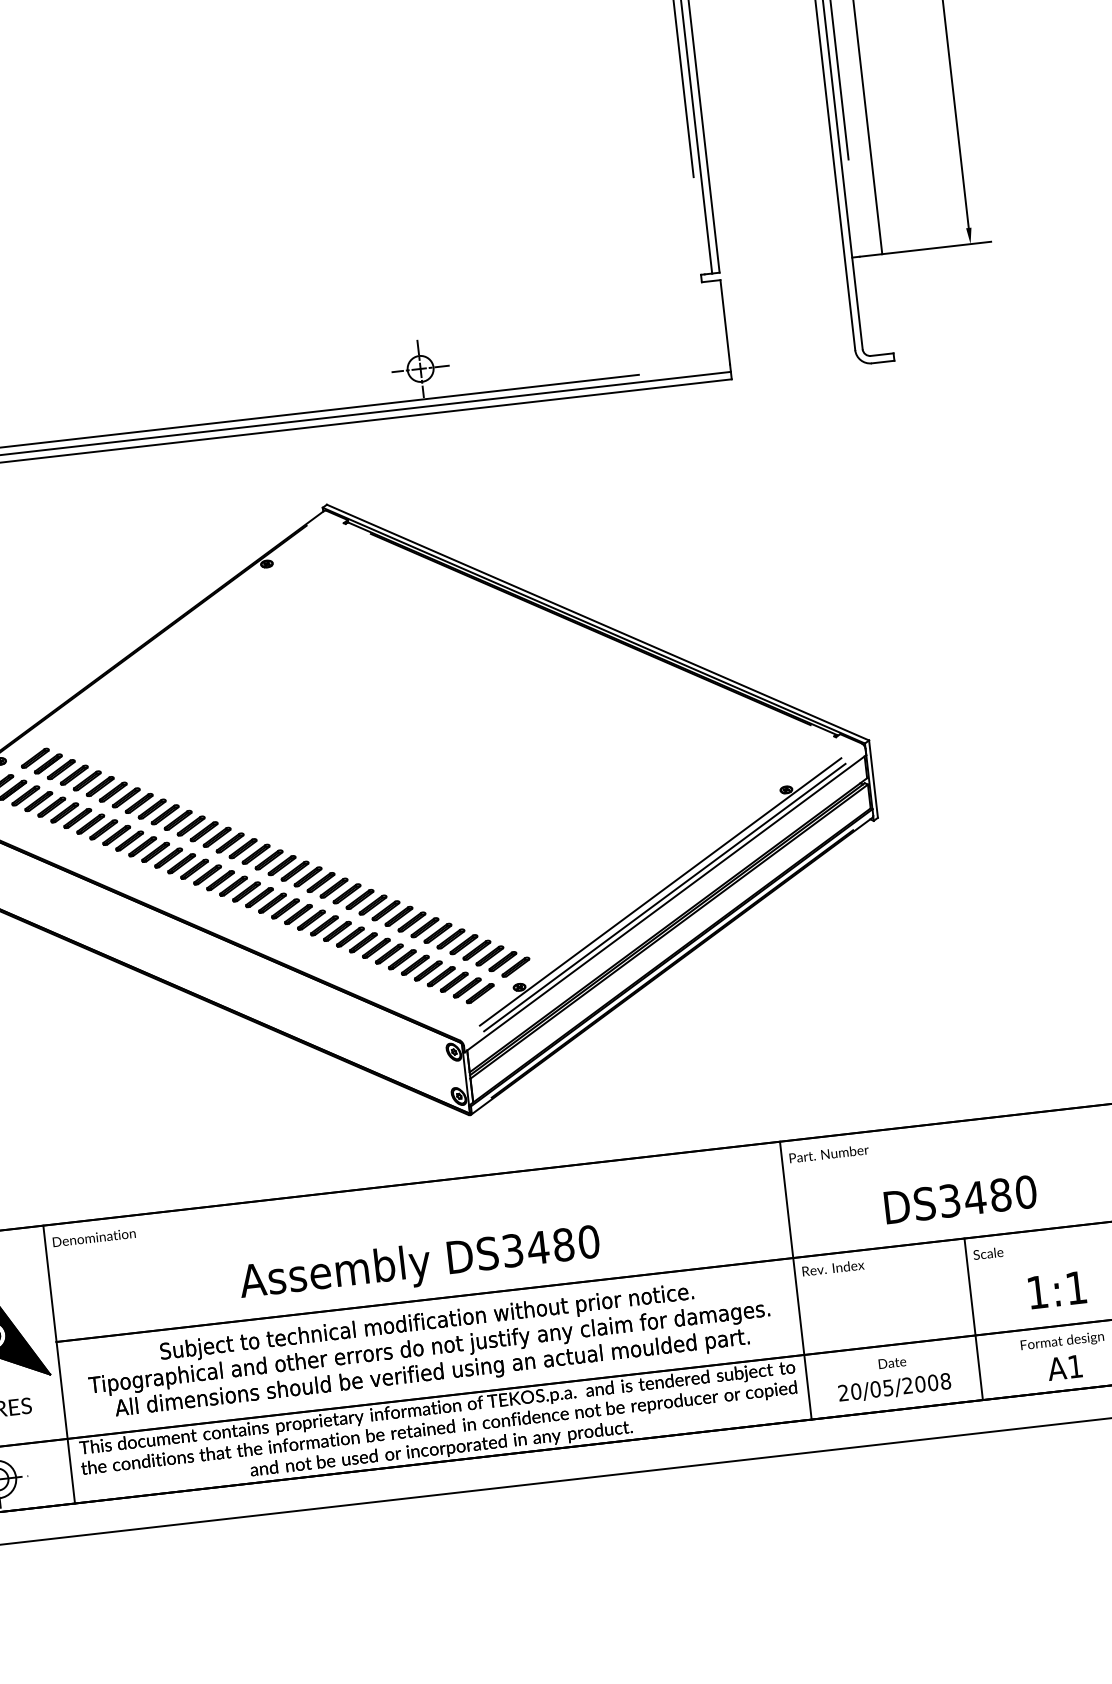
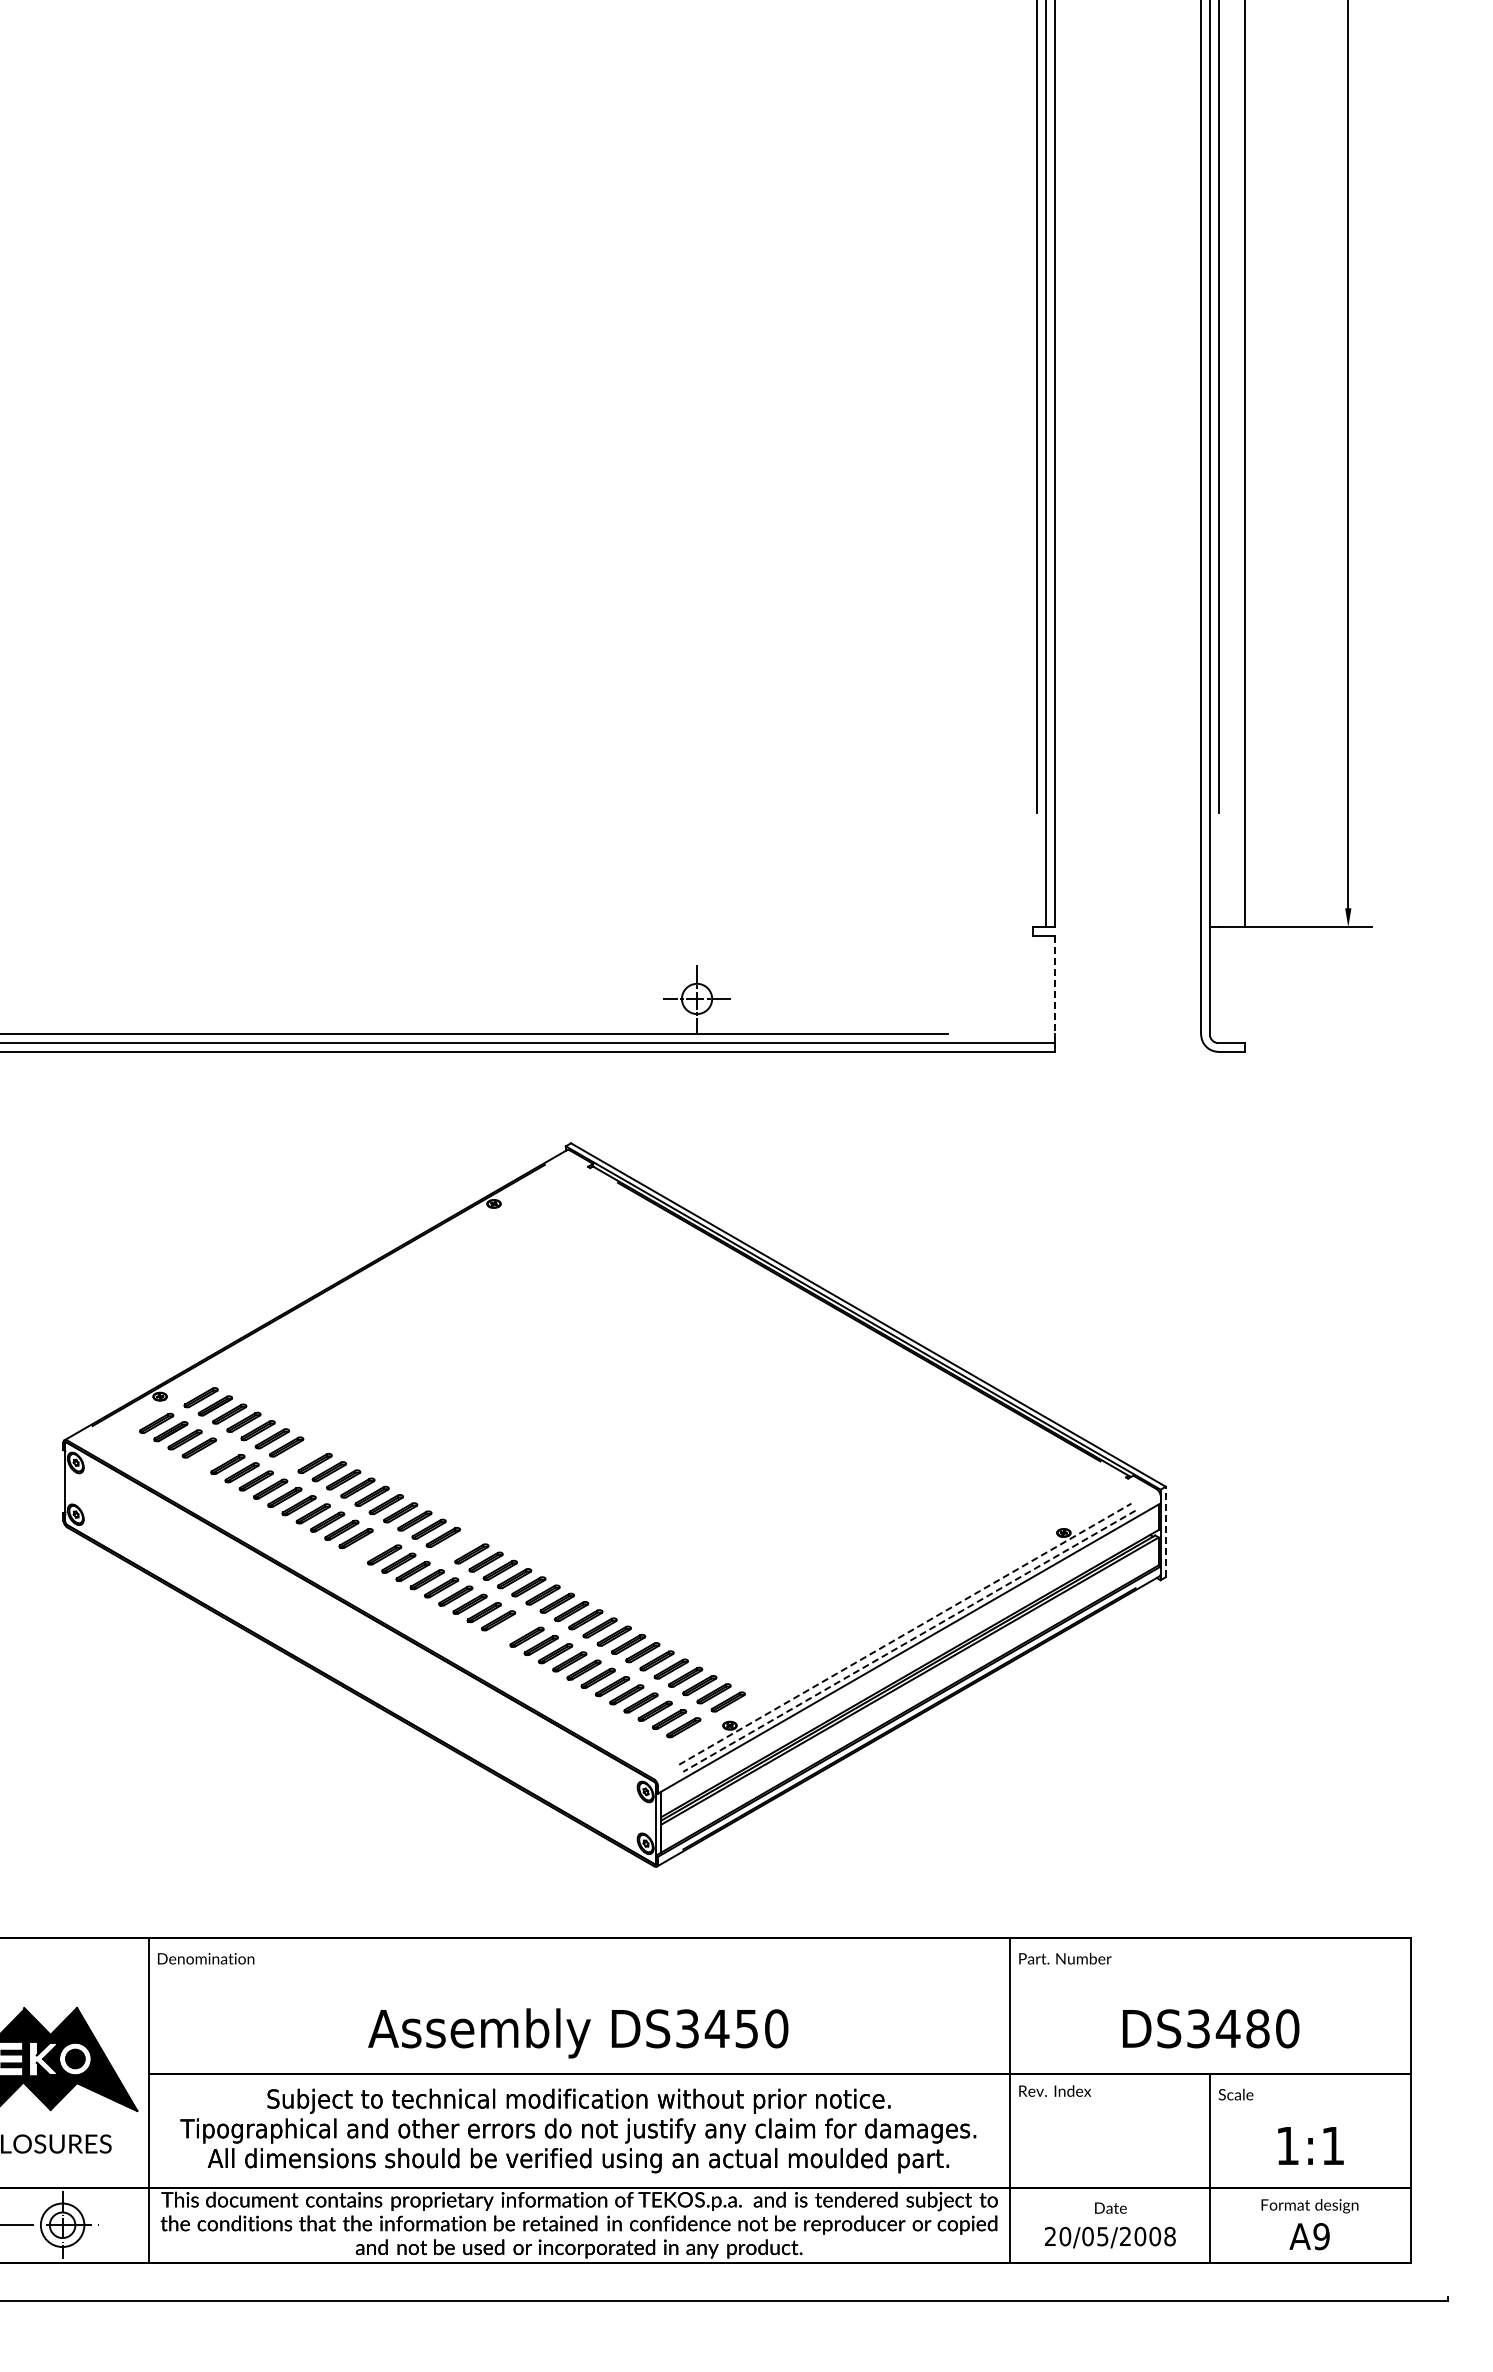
line: (725, 322) -> (1054, 985), solid -> dashed
line: (873, 778) -> (1165, 1531), solid -> dashed
part: (125, 797) -> (300, 1454), removed
part: (51, 806) -> (213, 1455), removed
part: (269, 859) -> (457, 1545), removed
part: (193, 869) -> (369, 1546), removed
line: (660, 891) -> (905, 1633), solid -> dashed
line: (664, 897) -> (908, 1641), solid -> dashed
part: (324, 925) -> (512, 1628), removed
text: (563, 1244) -> (746, 2028), DS3480 -> DS3450
text: (1075, 1366) -> (1321, 2236), A1 -> A9

